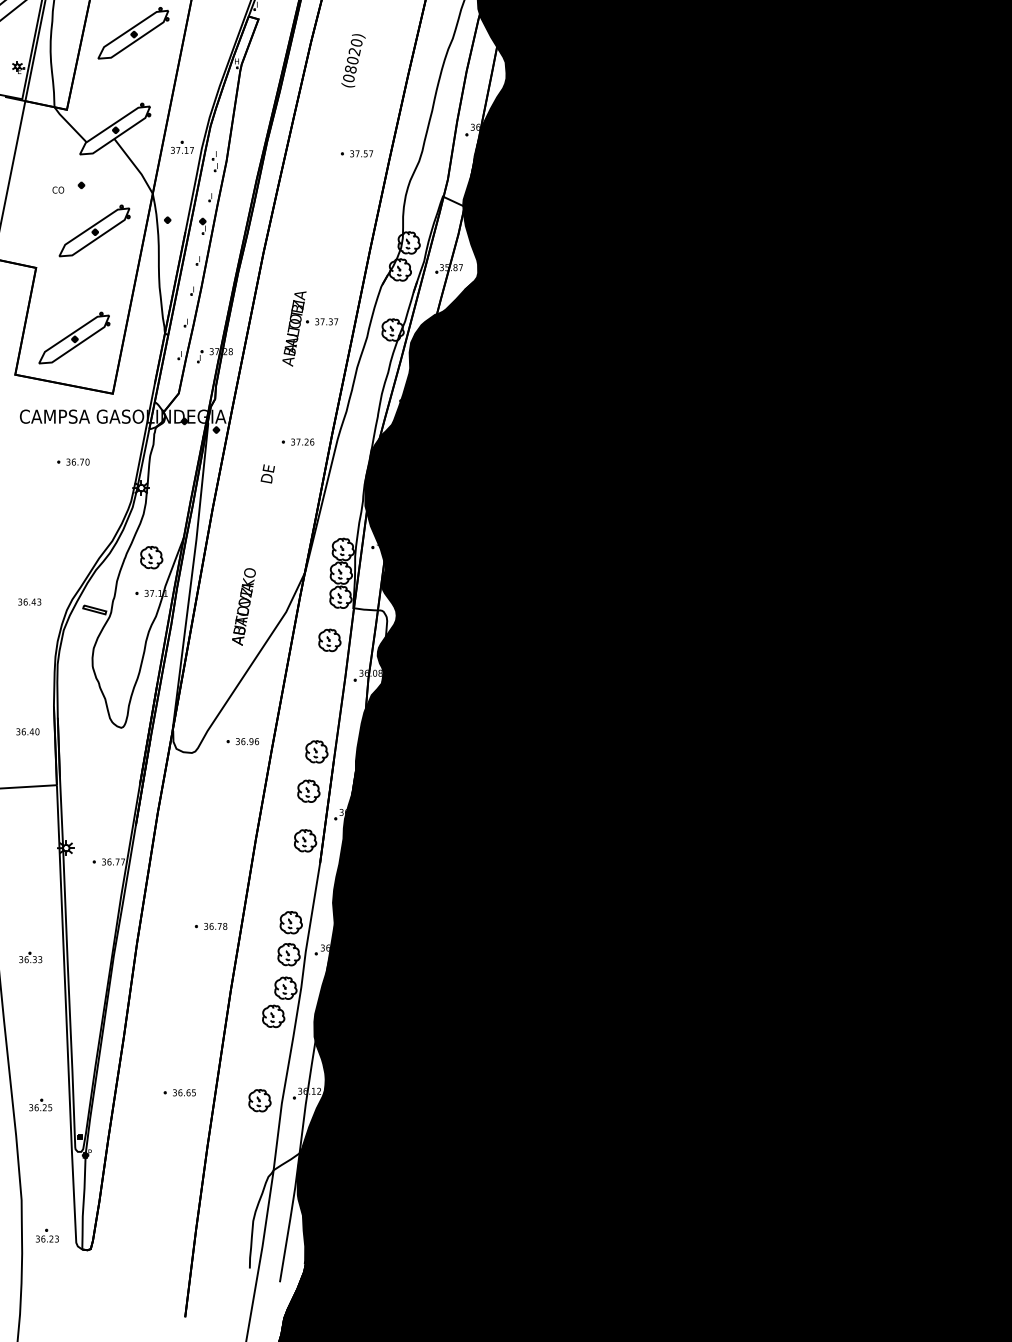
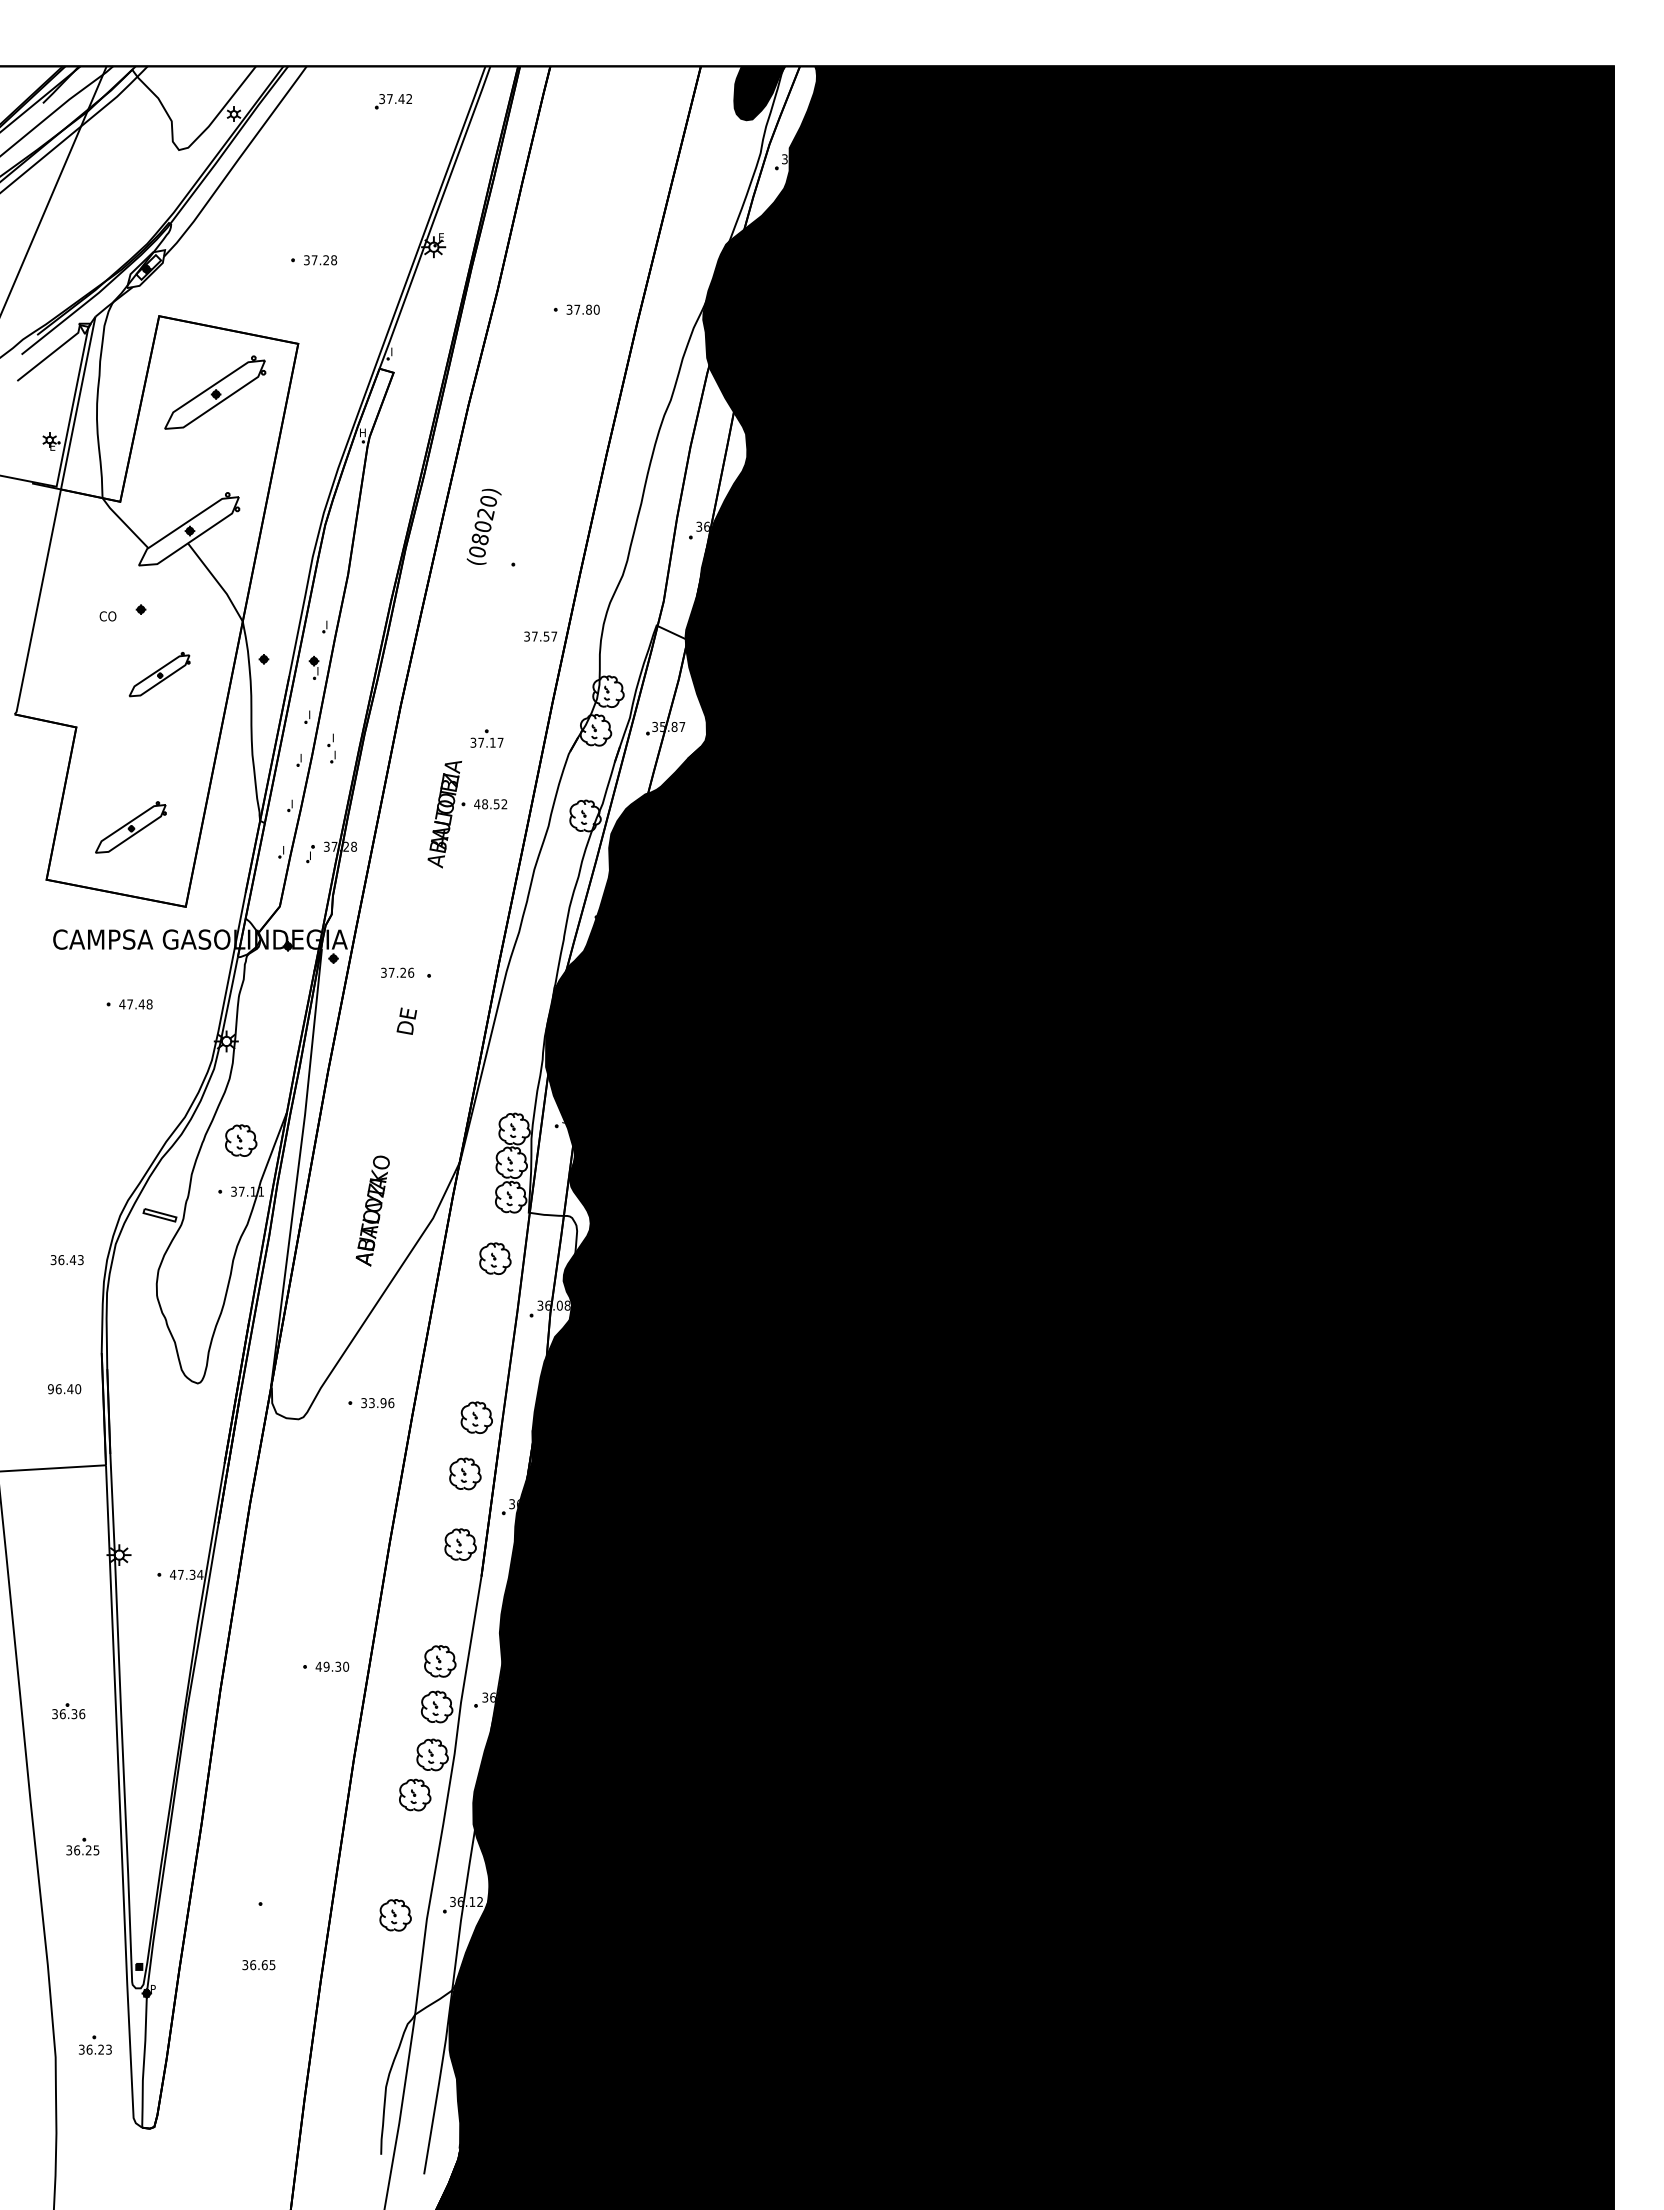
text: (353, 60) -> (483, 526), moved
part: (182, 147) -> (486, 738), moved
text: (361, 153) -> (540, 636), moved
part: (215, 161) -> (331, 748), moved
part: (94, 230) -> (159, 674), size x0.6
text: (326, 321) -> (490, 804), 37.37 -> 48.52
part: (74, 338) -> (130, 827), size x0.7
text: (302, 441) -> (397, 972), moved
text: (77, 462) -> (135, 1004), 36.70 -> 47.48
text: (29, 602) -> (66, 1260), moved
text: (18, 731) -> (50, 1388), 36.40 -> 96.40
text: (243, 741) -> (371, 1403), 36.96 -> 33.96
text: (113, 861) -> (186, 1574), 36.77 -> 47.34
text: (215, 926) -> (332, 1666), 36.78 -> 49.30
text: (40, 959) -> (82, 1714), 36.33 -> 36.36
text: (184, 1093) -> (258, 1965), moved
part: (40, 1105) -> (82, 1846), moved
part: (47, 1235) -> (95, 2044), moved

